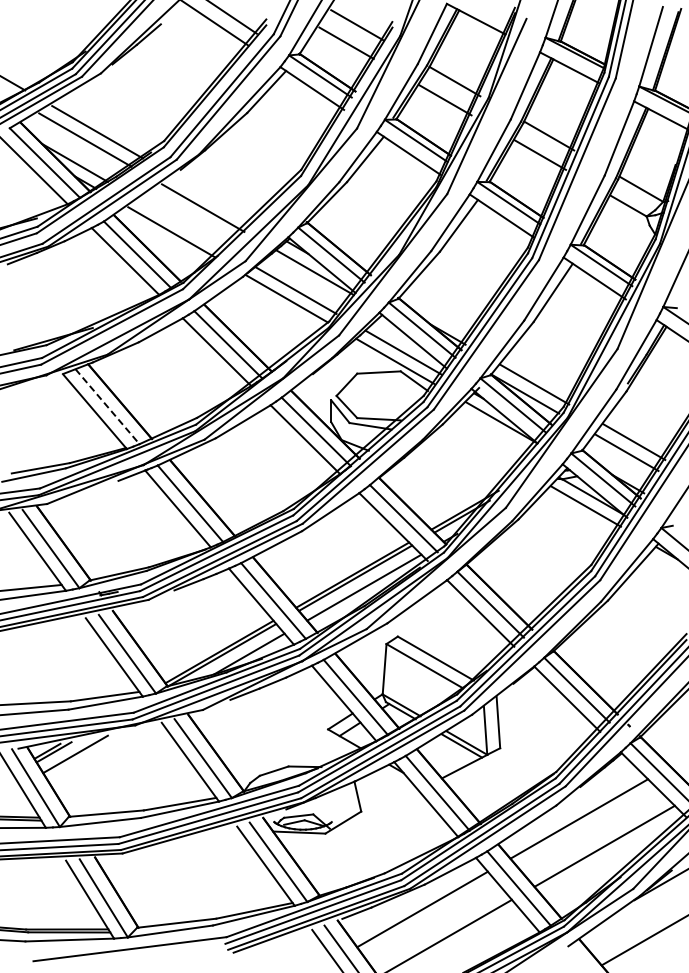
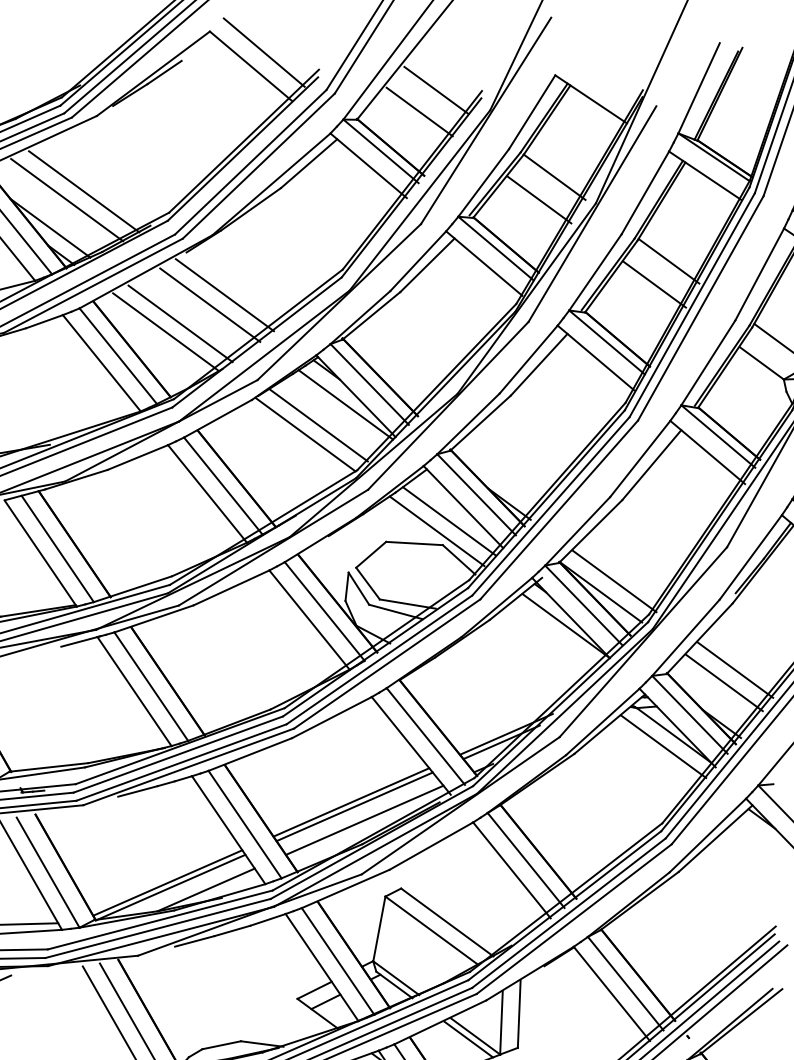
line: (213, 198) -> (224, 294), added
line: (182, 224) -> (180, 323), added
line: (107, 407) -> (57, 549), dashed -> solid

